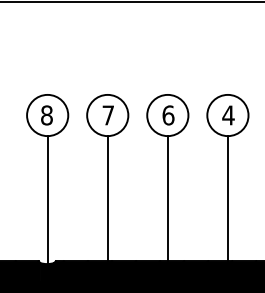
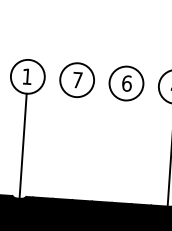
text: (46, 115) -> (26, 76), 8 -> 1
line: (107, 201) -> (72, 150), removed
line: (167, 207) -> (121, 159), removed

